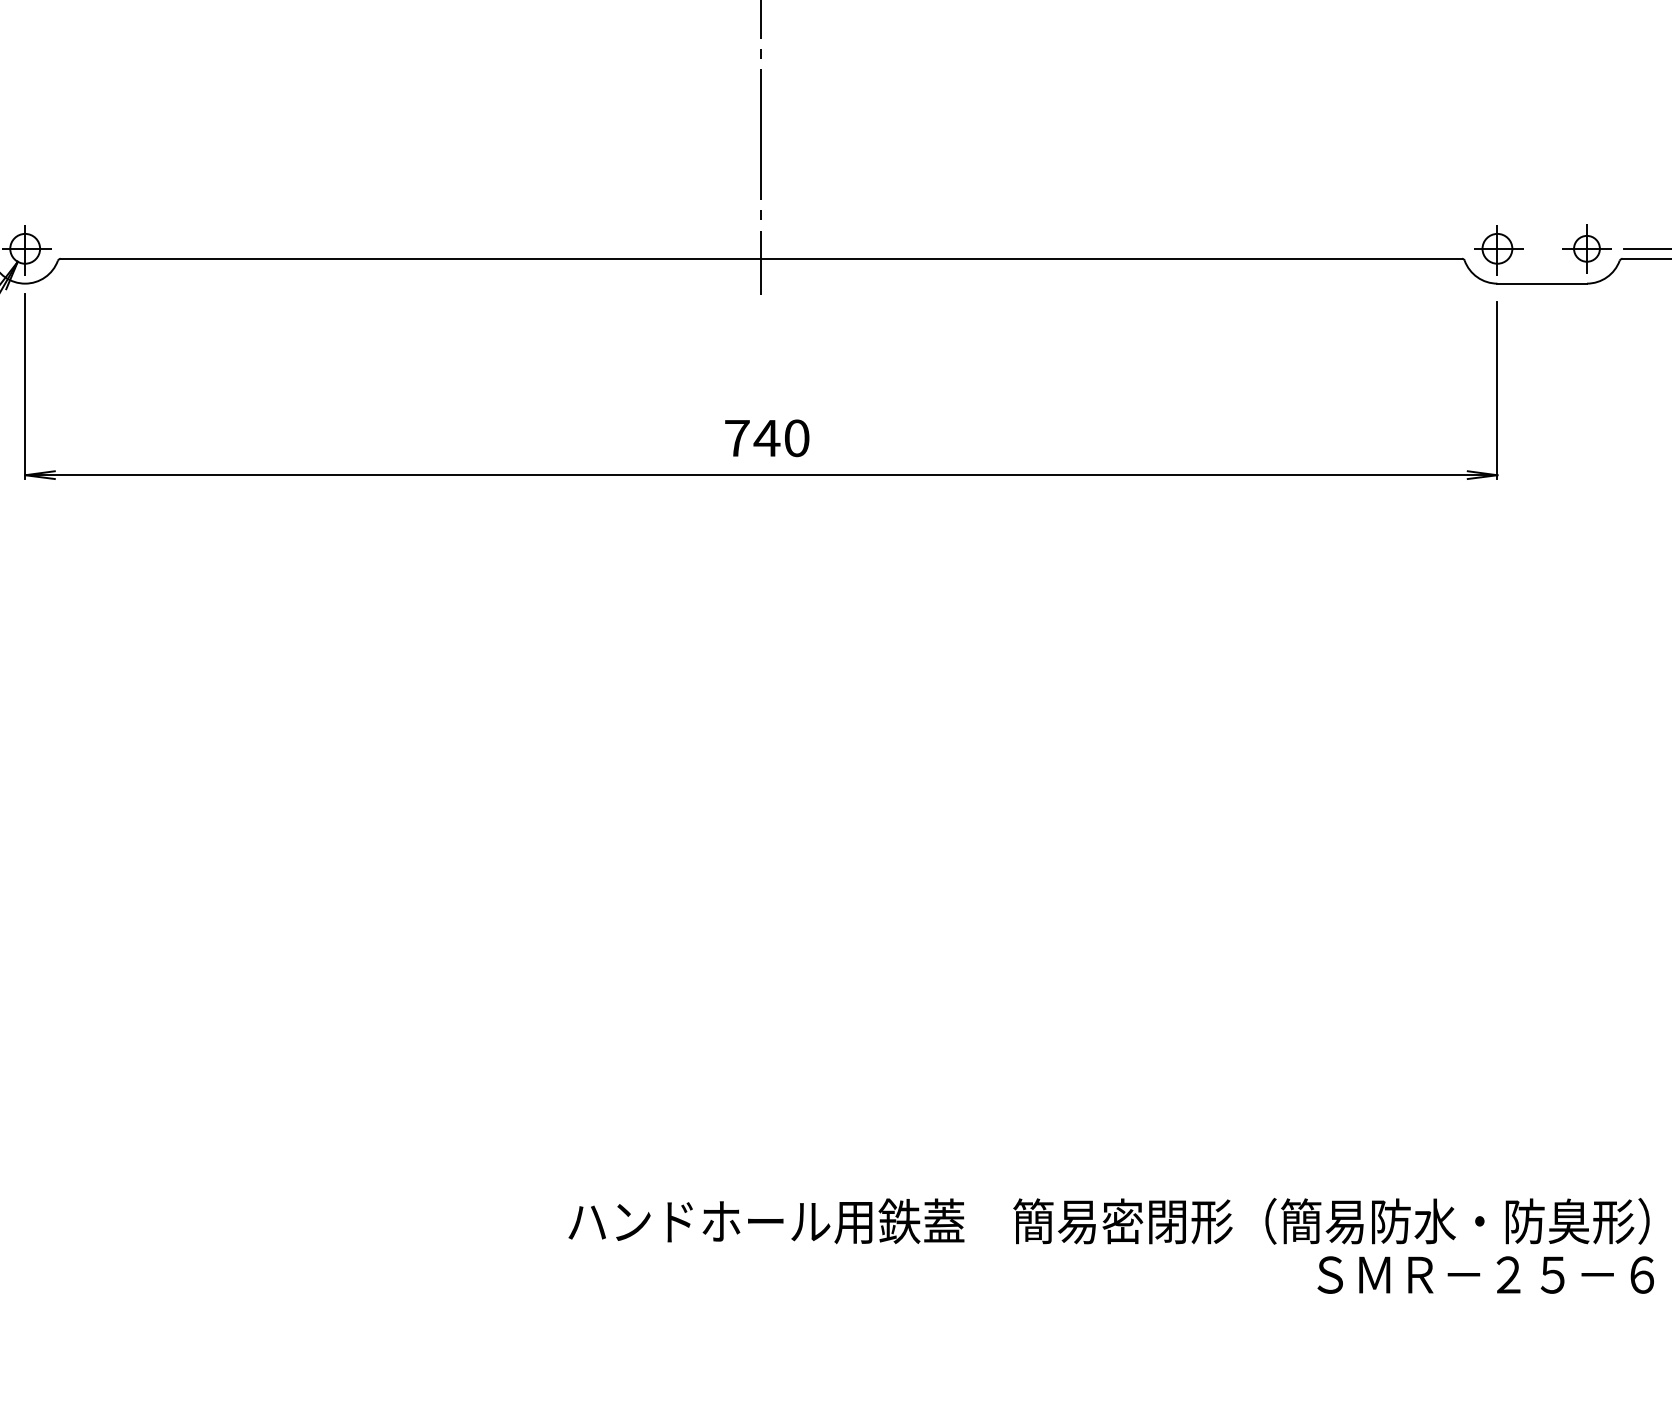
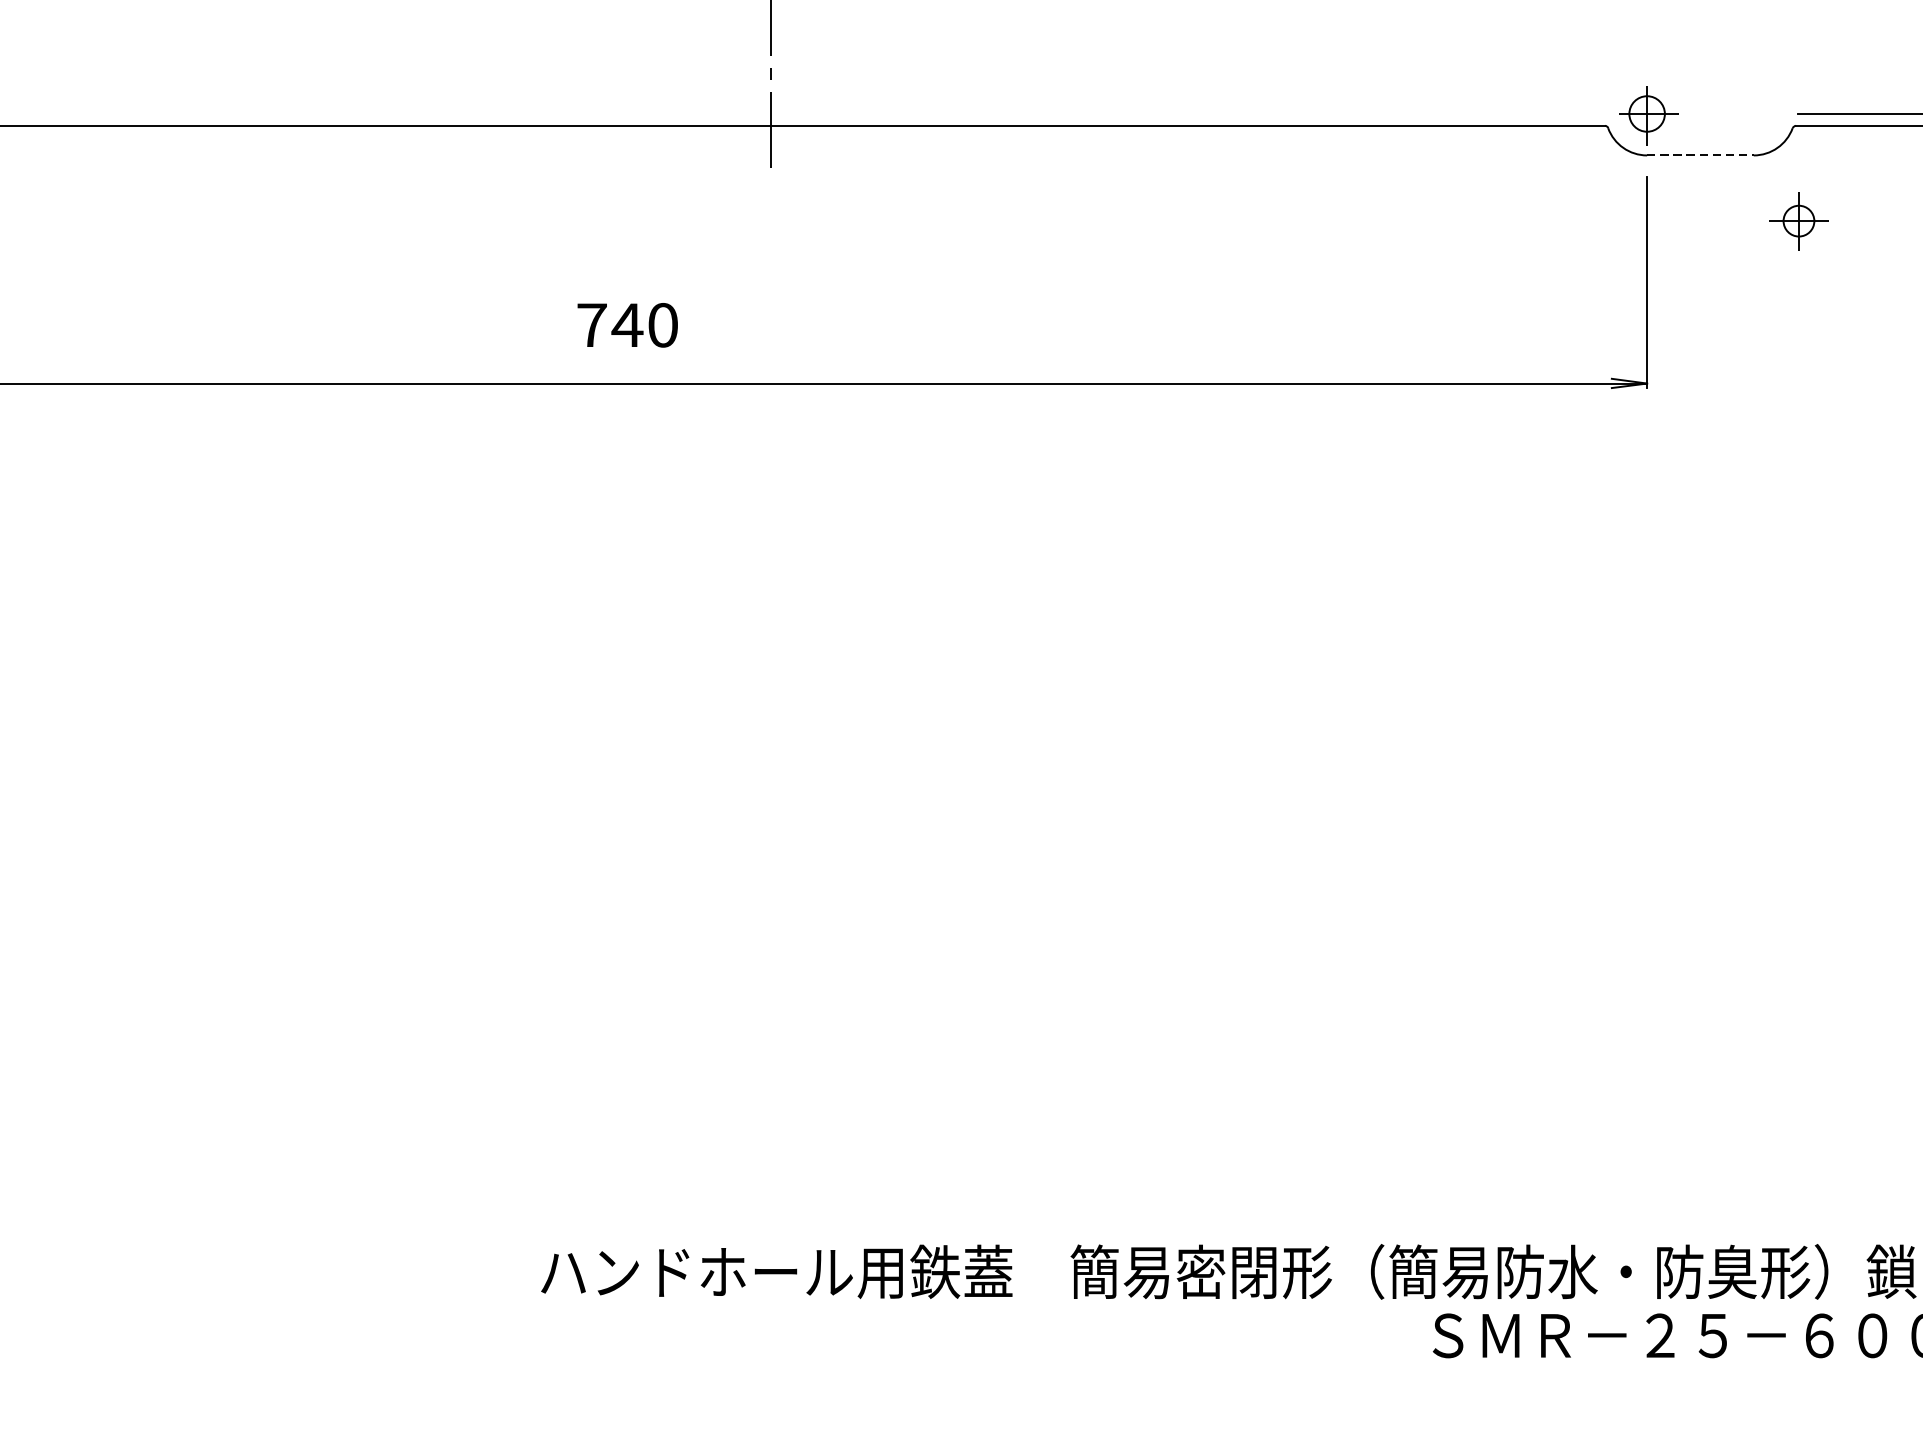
part: (1586, 248) -> (1798, 220), moved
line: (1542, 283) -> (1700, 155), solid -> dashed
text: (767, 438) -> (628, 325), moved

